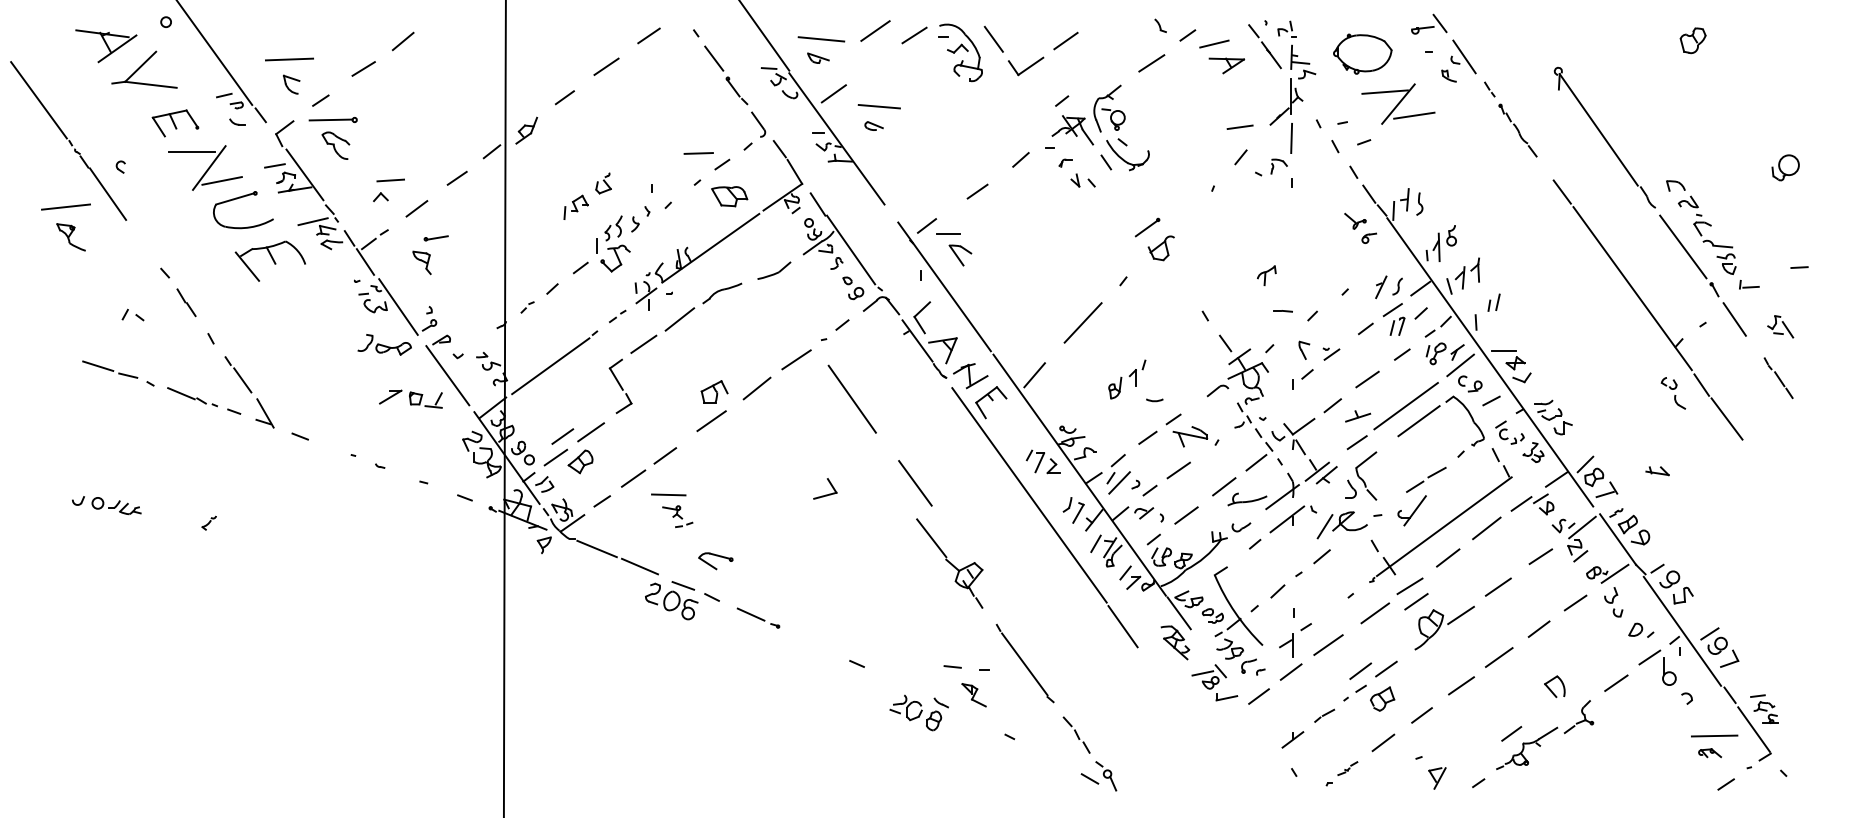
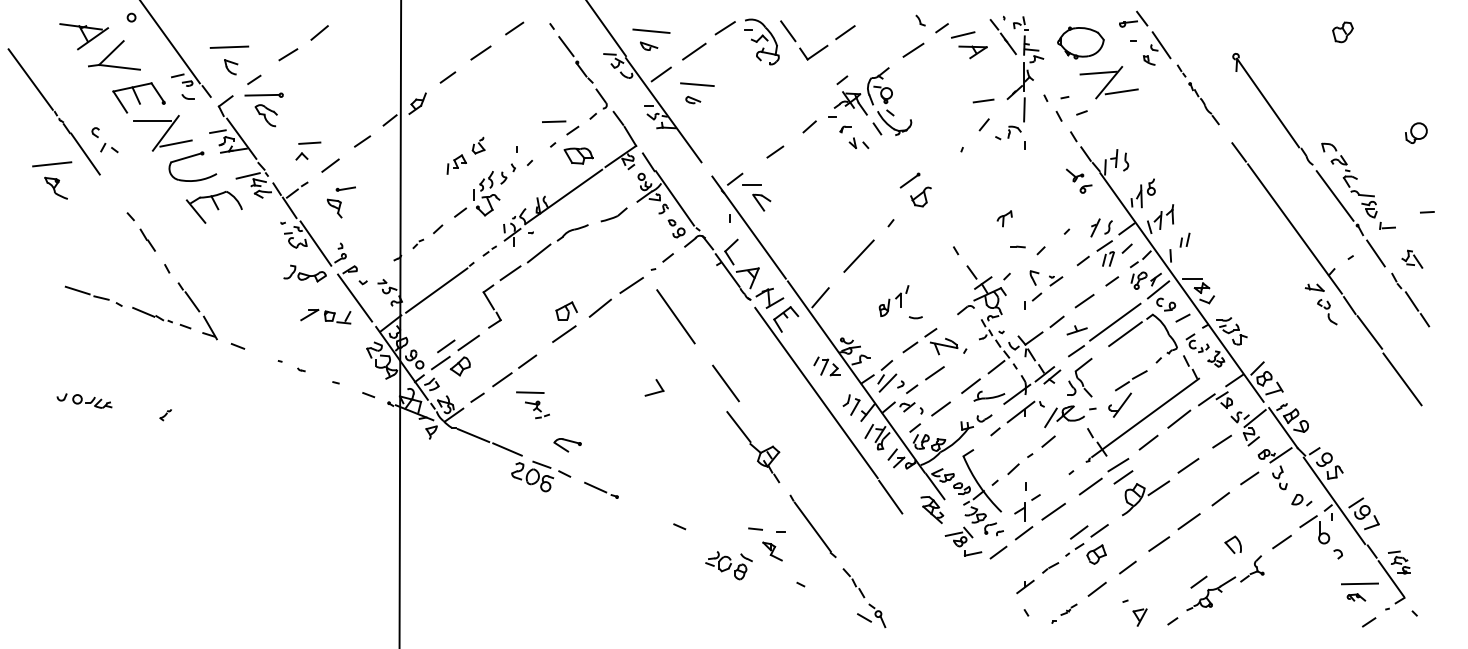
line: (875, 30) -> (694, 51), moved
part: (174, 122) -> (138, 97), size x1.43
part: (133, 315) -> (109, 148), moved
part: (1778, 377) -> (1410, 299), size x1.67
part: (1657, 470) -> (1314, 287), moved
line: (1768, 478) -> (1402, 379), added

